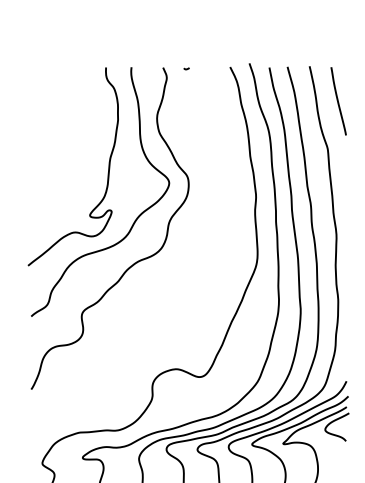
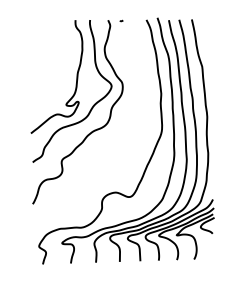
line: (338, 101) -> (208, 39), removed

